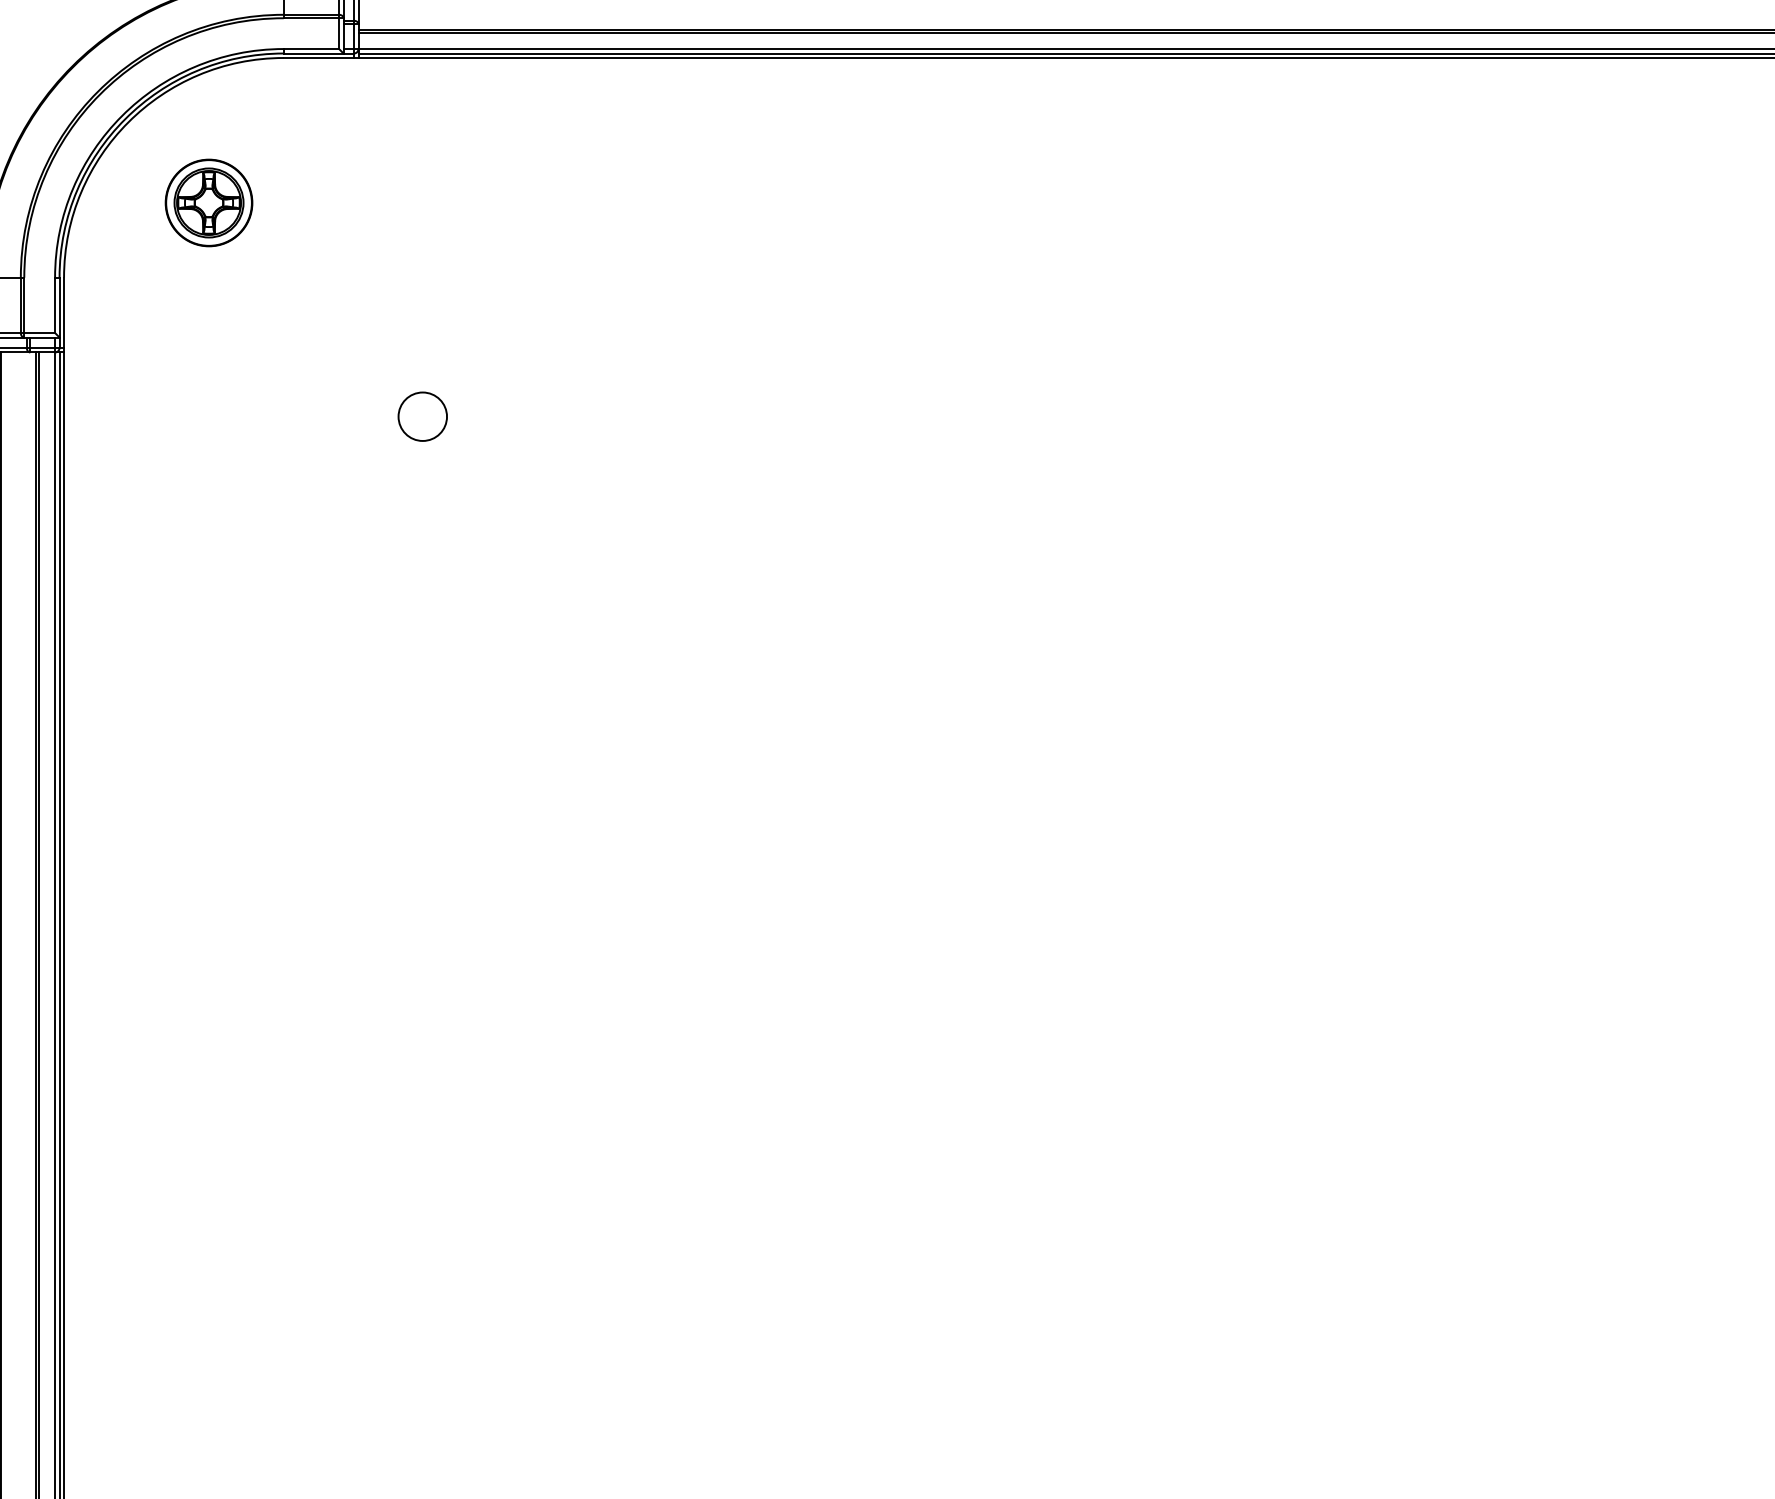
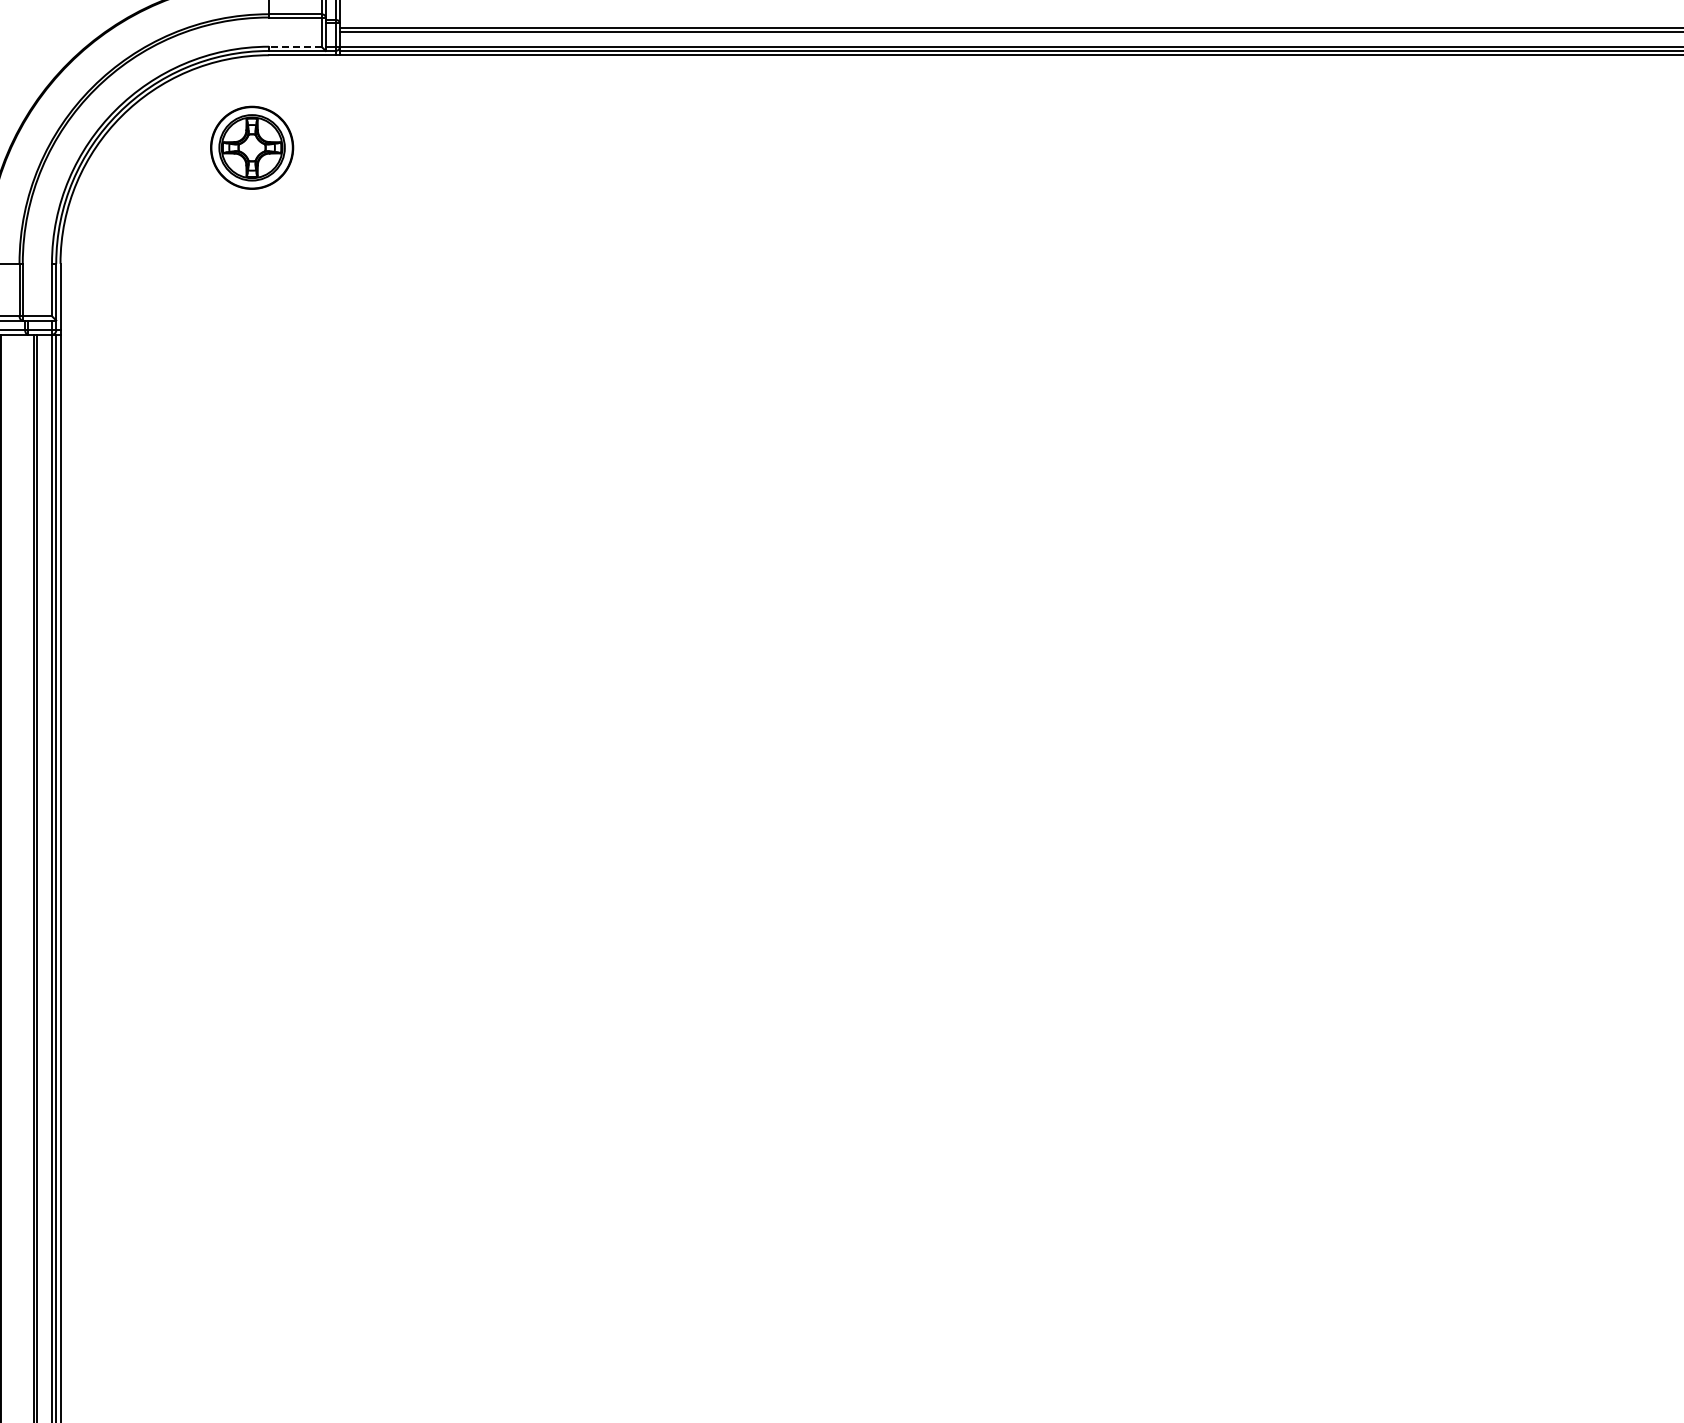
line: (310, 48) -> (294, 46), solid -> dashed
part: (209, 202) -> (252, 147), moved
circle: (422, 416) -> (400, 395), removed

